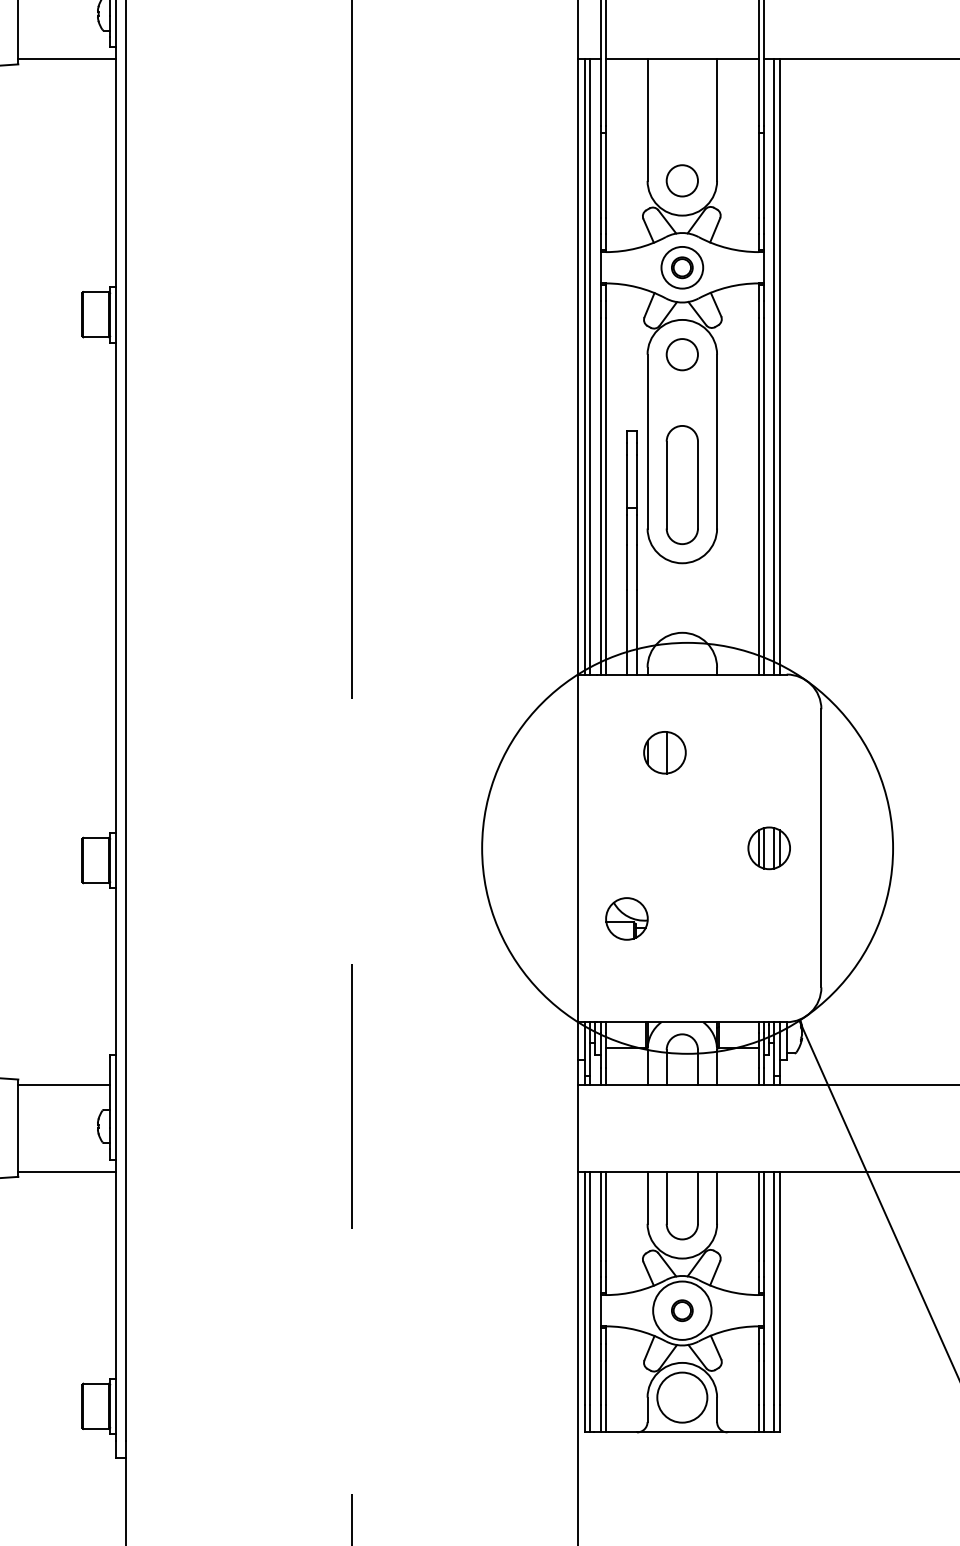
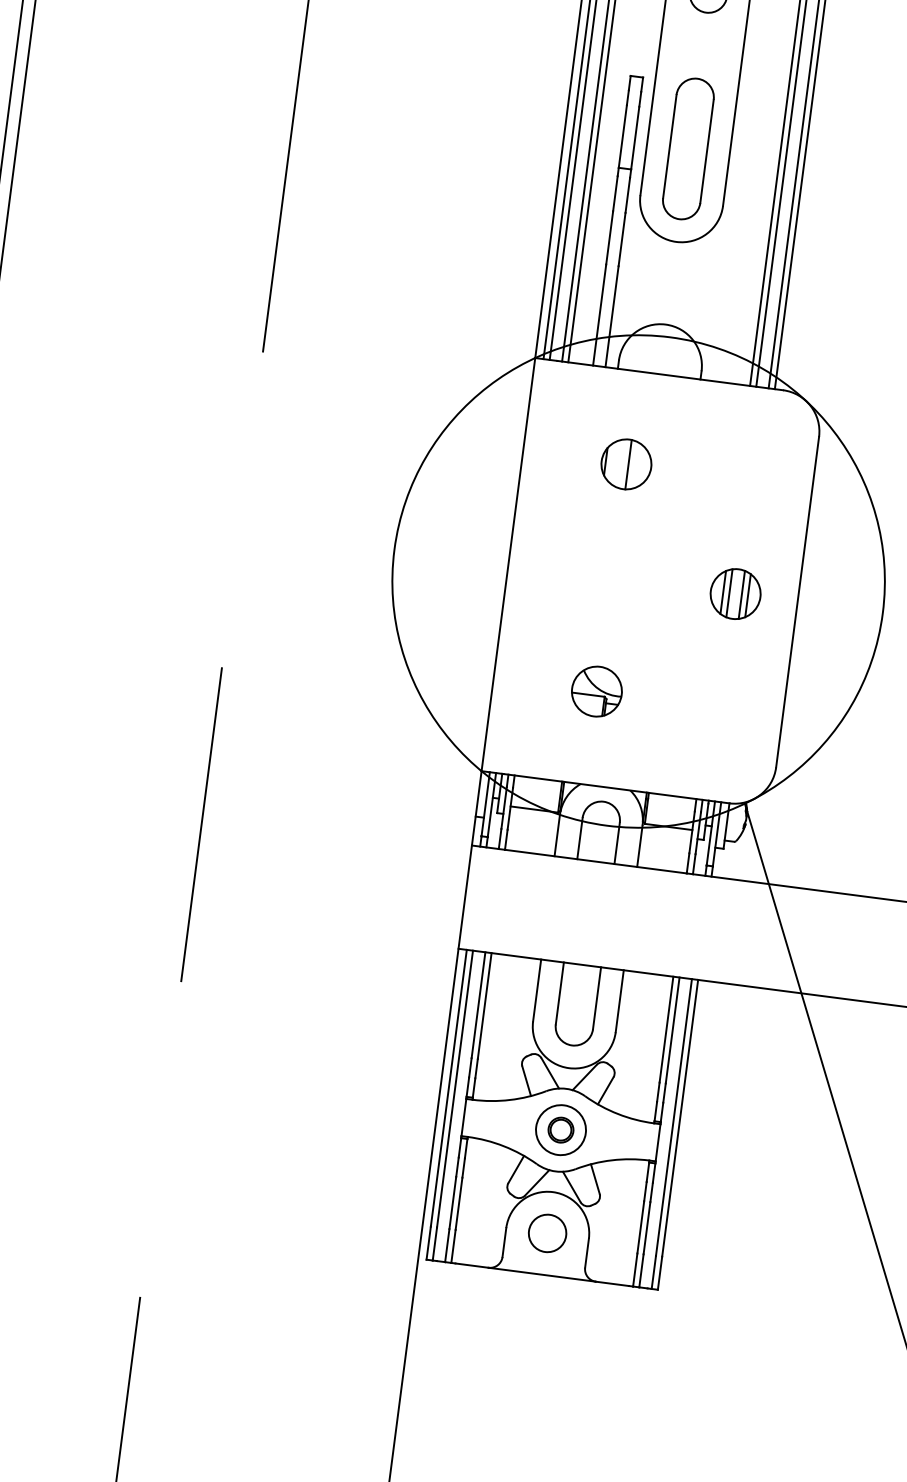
part: (626, 918) -> (596, 691), moved
circle: (682, 1310) -> (561, 1129), size x0.71
circle: (681, 1397) -> (546, 1233), size x0.62

